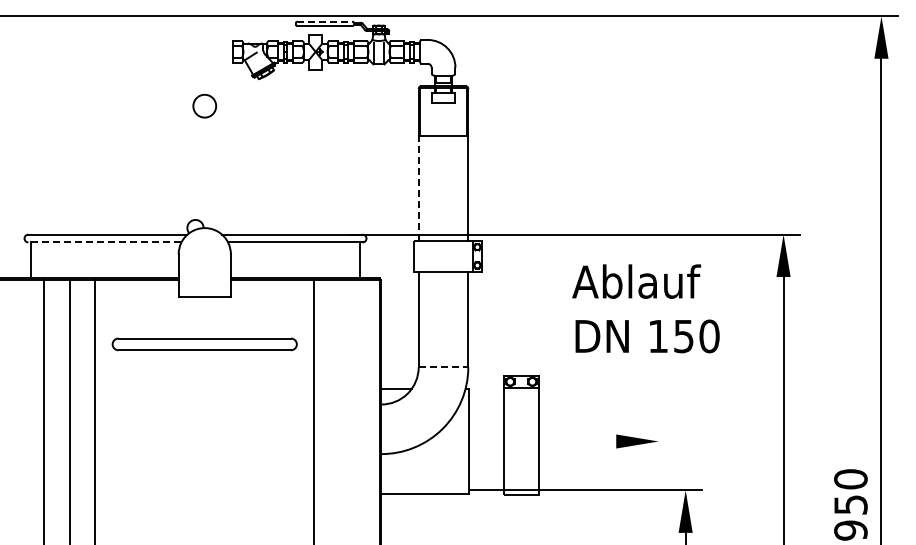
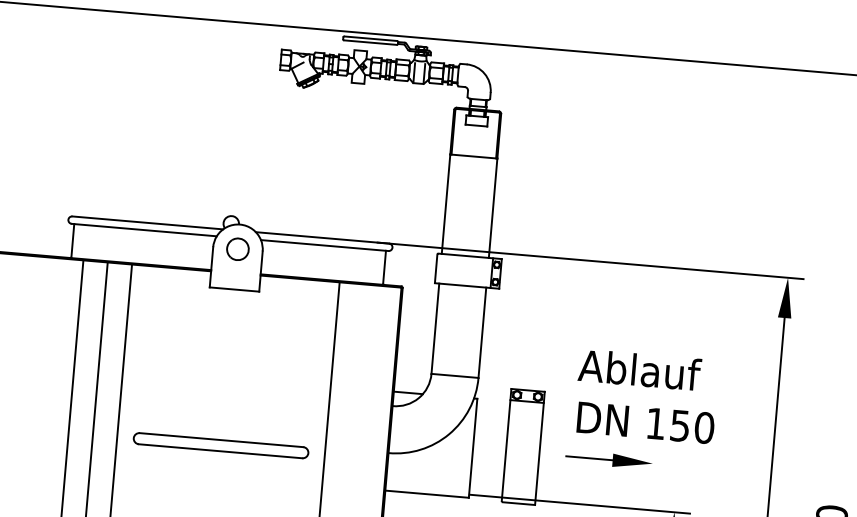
line: (325, 21) -> (371, 38), dashed -> solid
part: (204, 105) -> (237, 248), moved
line: (418, 187) -> (445, 203), dashed -> solid
line: (104, 242) -> (143, 230), dashed -> solid
text: (645, 308) -> (646, 396), moved
part: (204, 344) -> (220, 445), moved
line: (443, 367) -> (454, 376), dashed -> solid
line: (591, 441) -> (589, 458), added

